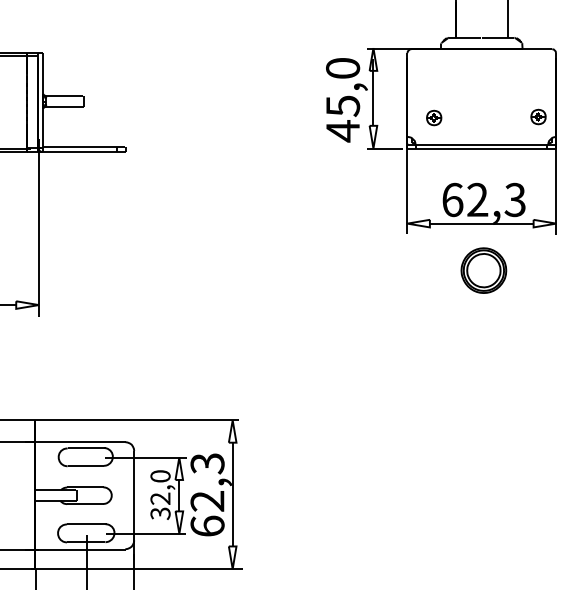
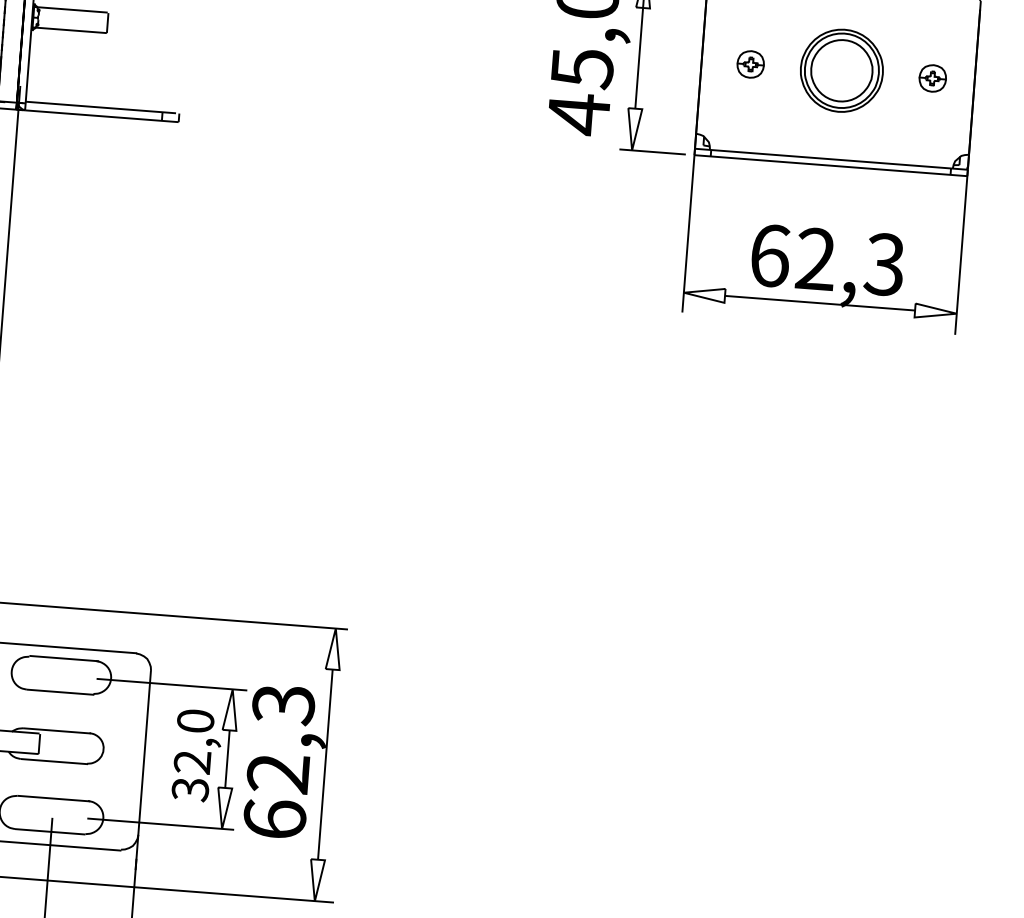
part: (538, 116) -> (932, 77), moved
part: (434, 117) -> (751, 63), moved
part: (483, 270) -> (841, 70), moved

